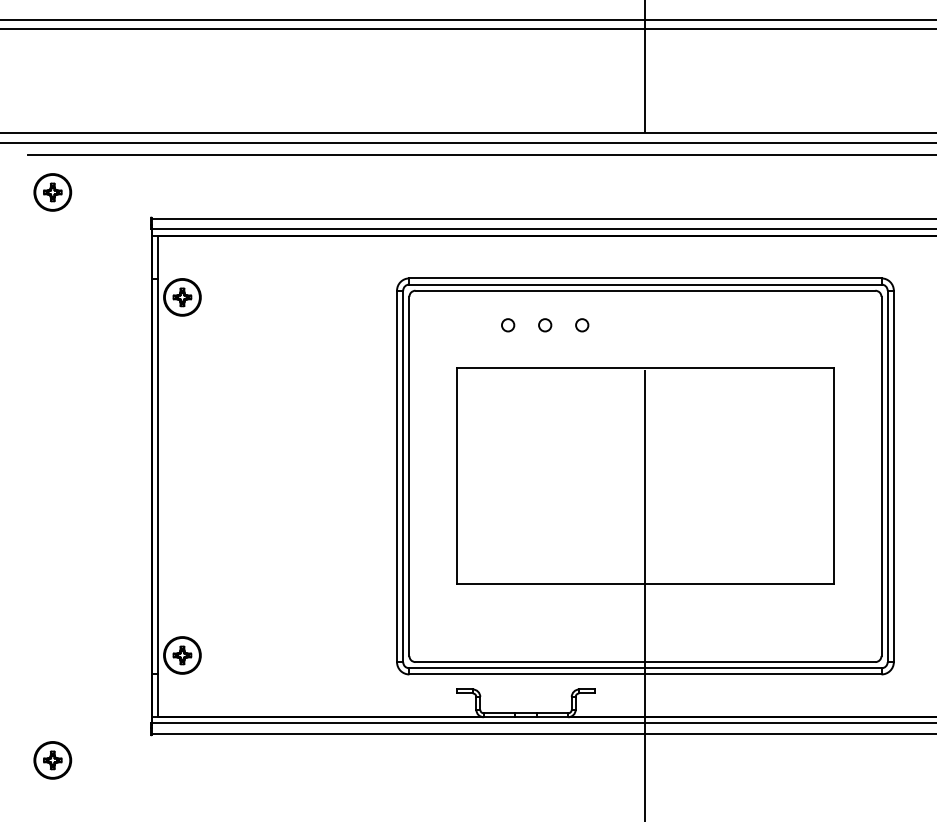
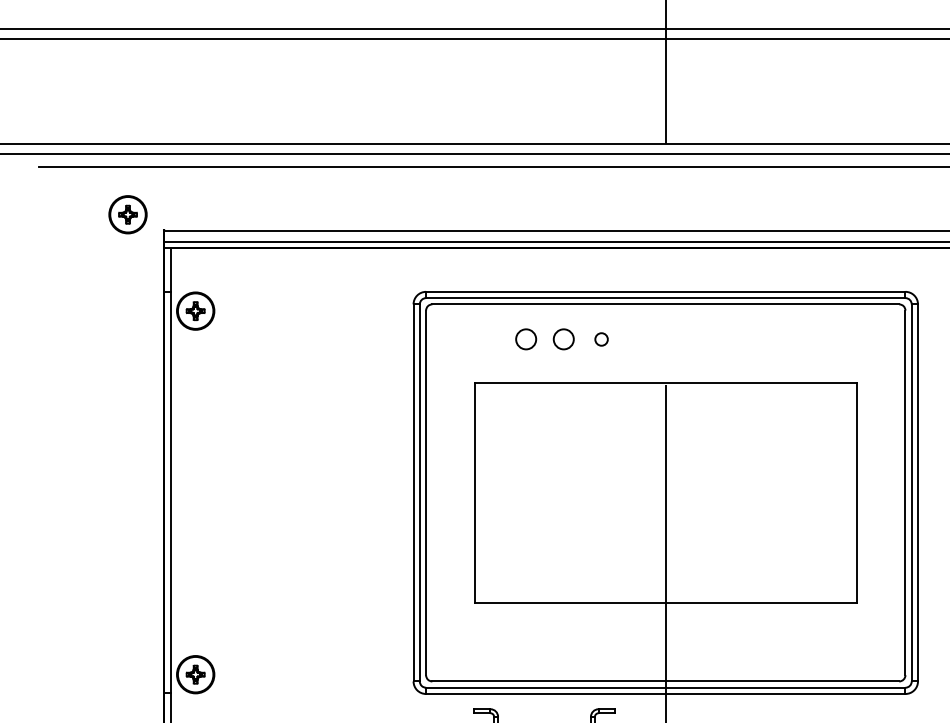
part: (52, 192) -> (127, 214), moved
circle: (508, 325) -> (526, 339), size x1.6
circle: (545, 325) -> (564, 339), size x1.6

